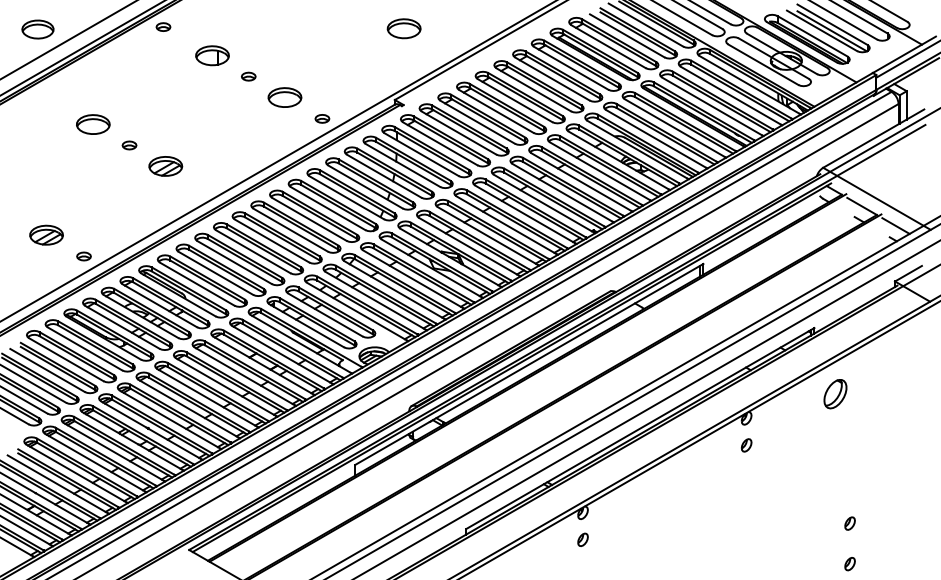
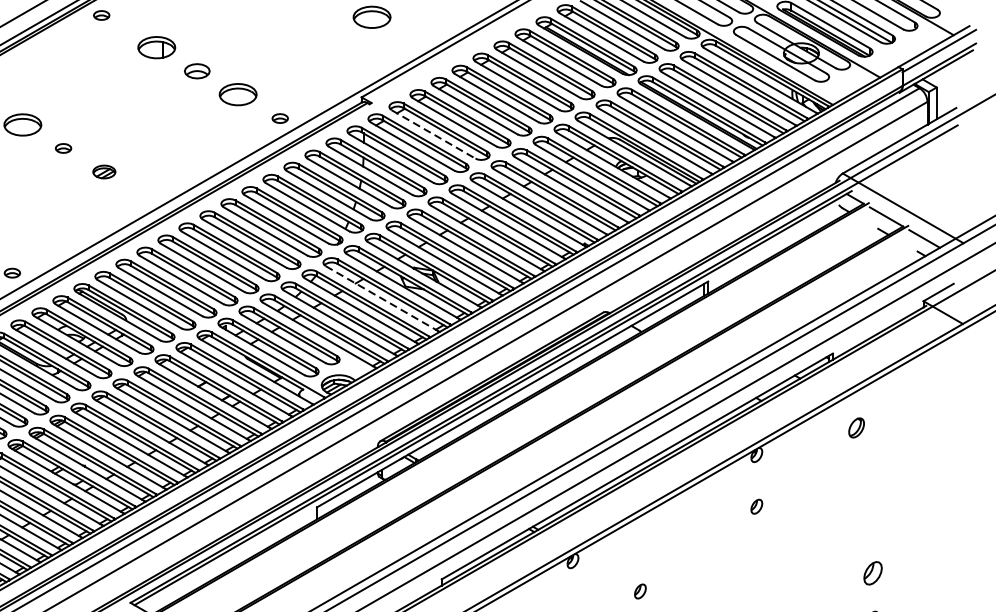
part: (248, 76) -> (197, 70), size x1.6
line: (459, 133) -> (434, 134), solid -> dashed
part: (165, 166) -> (103, 172), size x0.6
line: (413, 279) -> (382, 299), solid -> dashed
part: (835, 394) -> (856, 428), size x0.6
part: (746, 445) -> (756, 506), moved
part: (849, 523) -> (872, 573), size x1.6
part: (582, 539) -> (639, 591), moved

